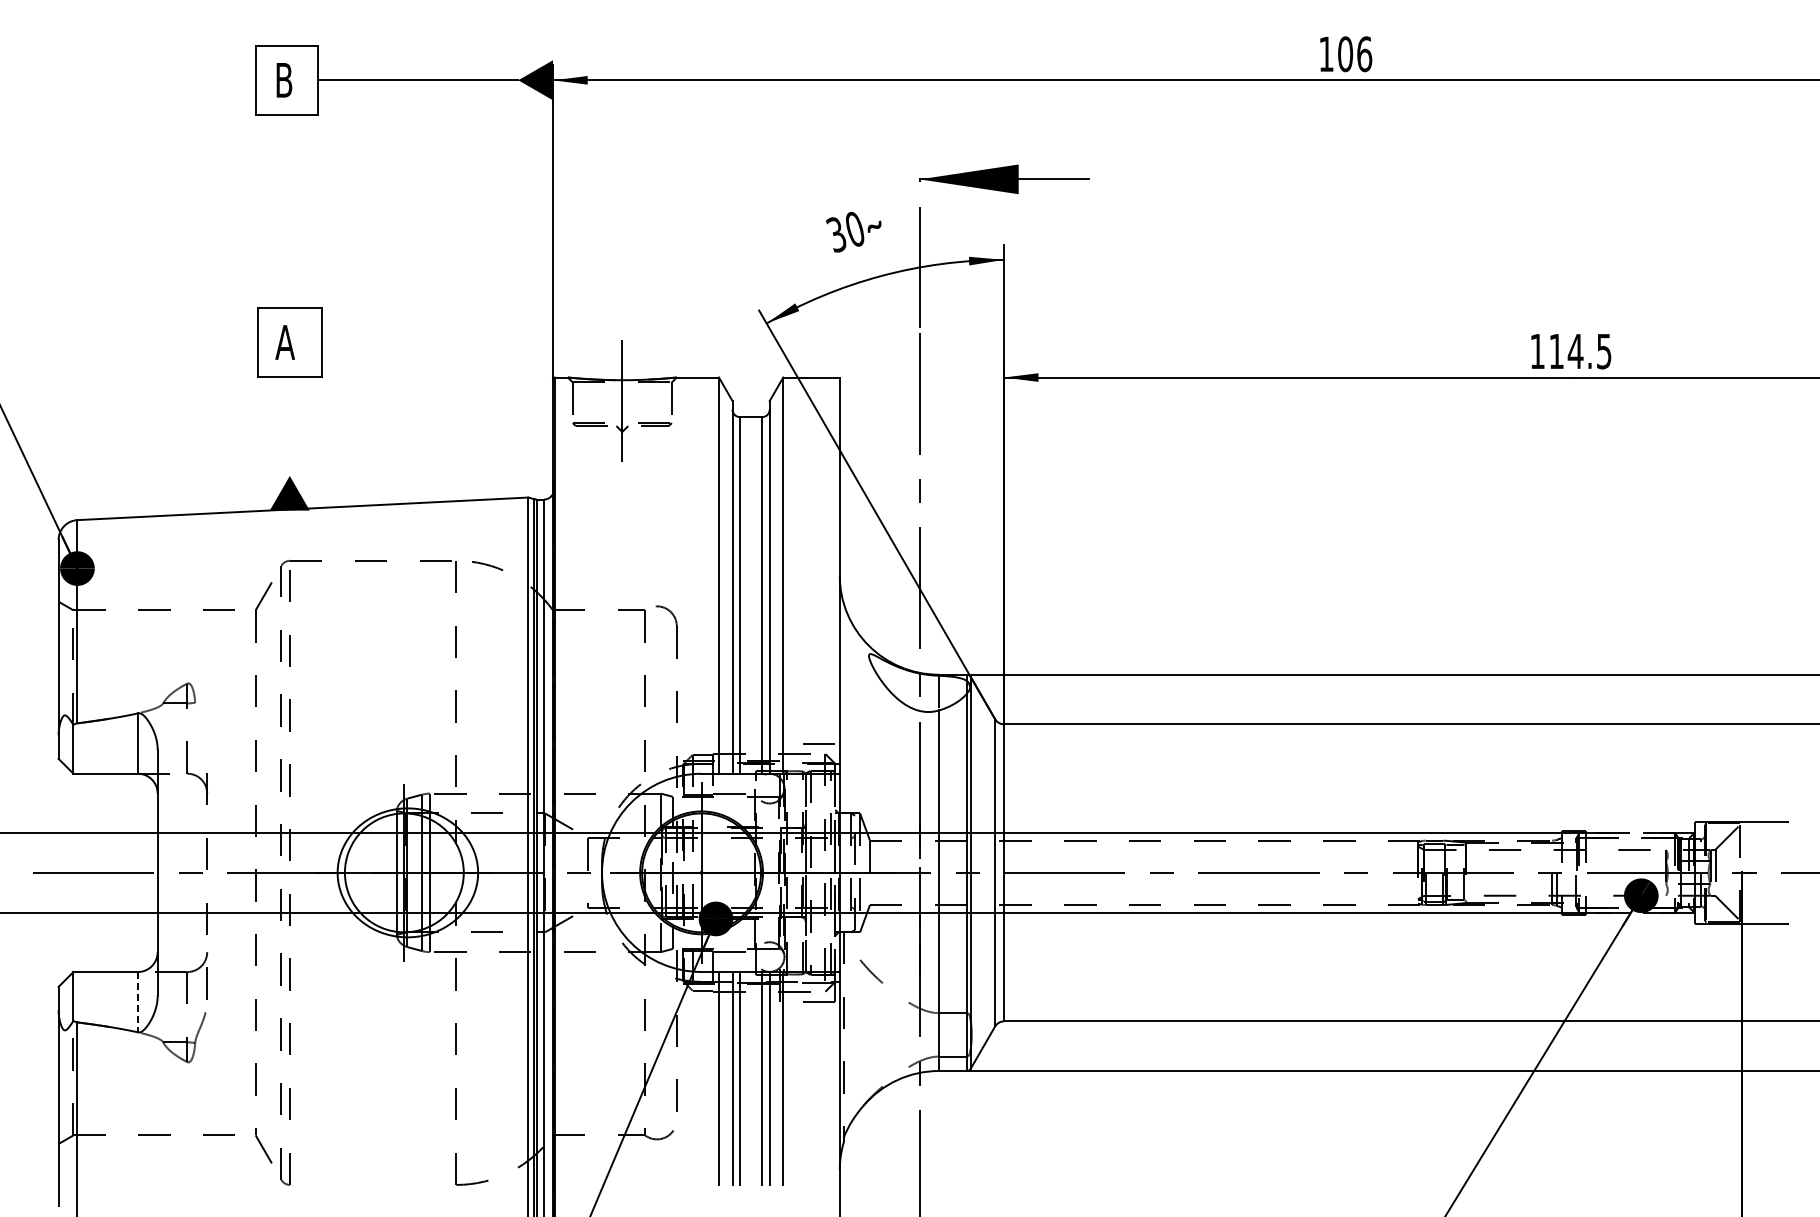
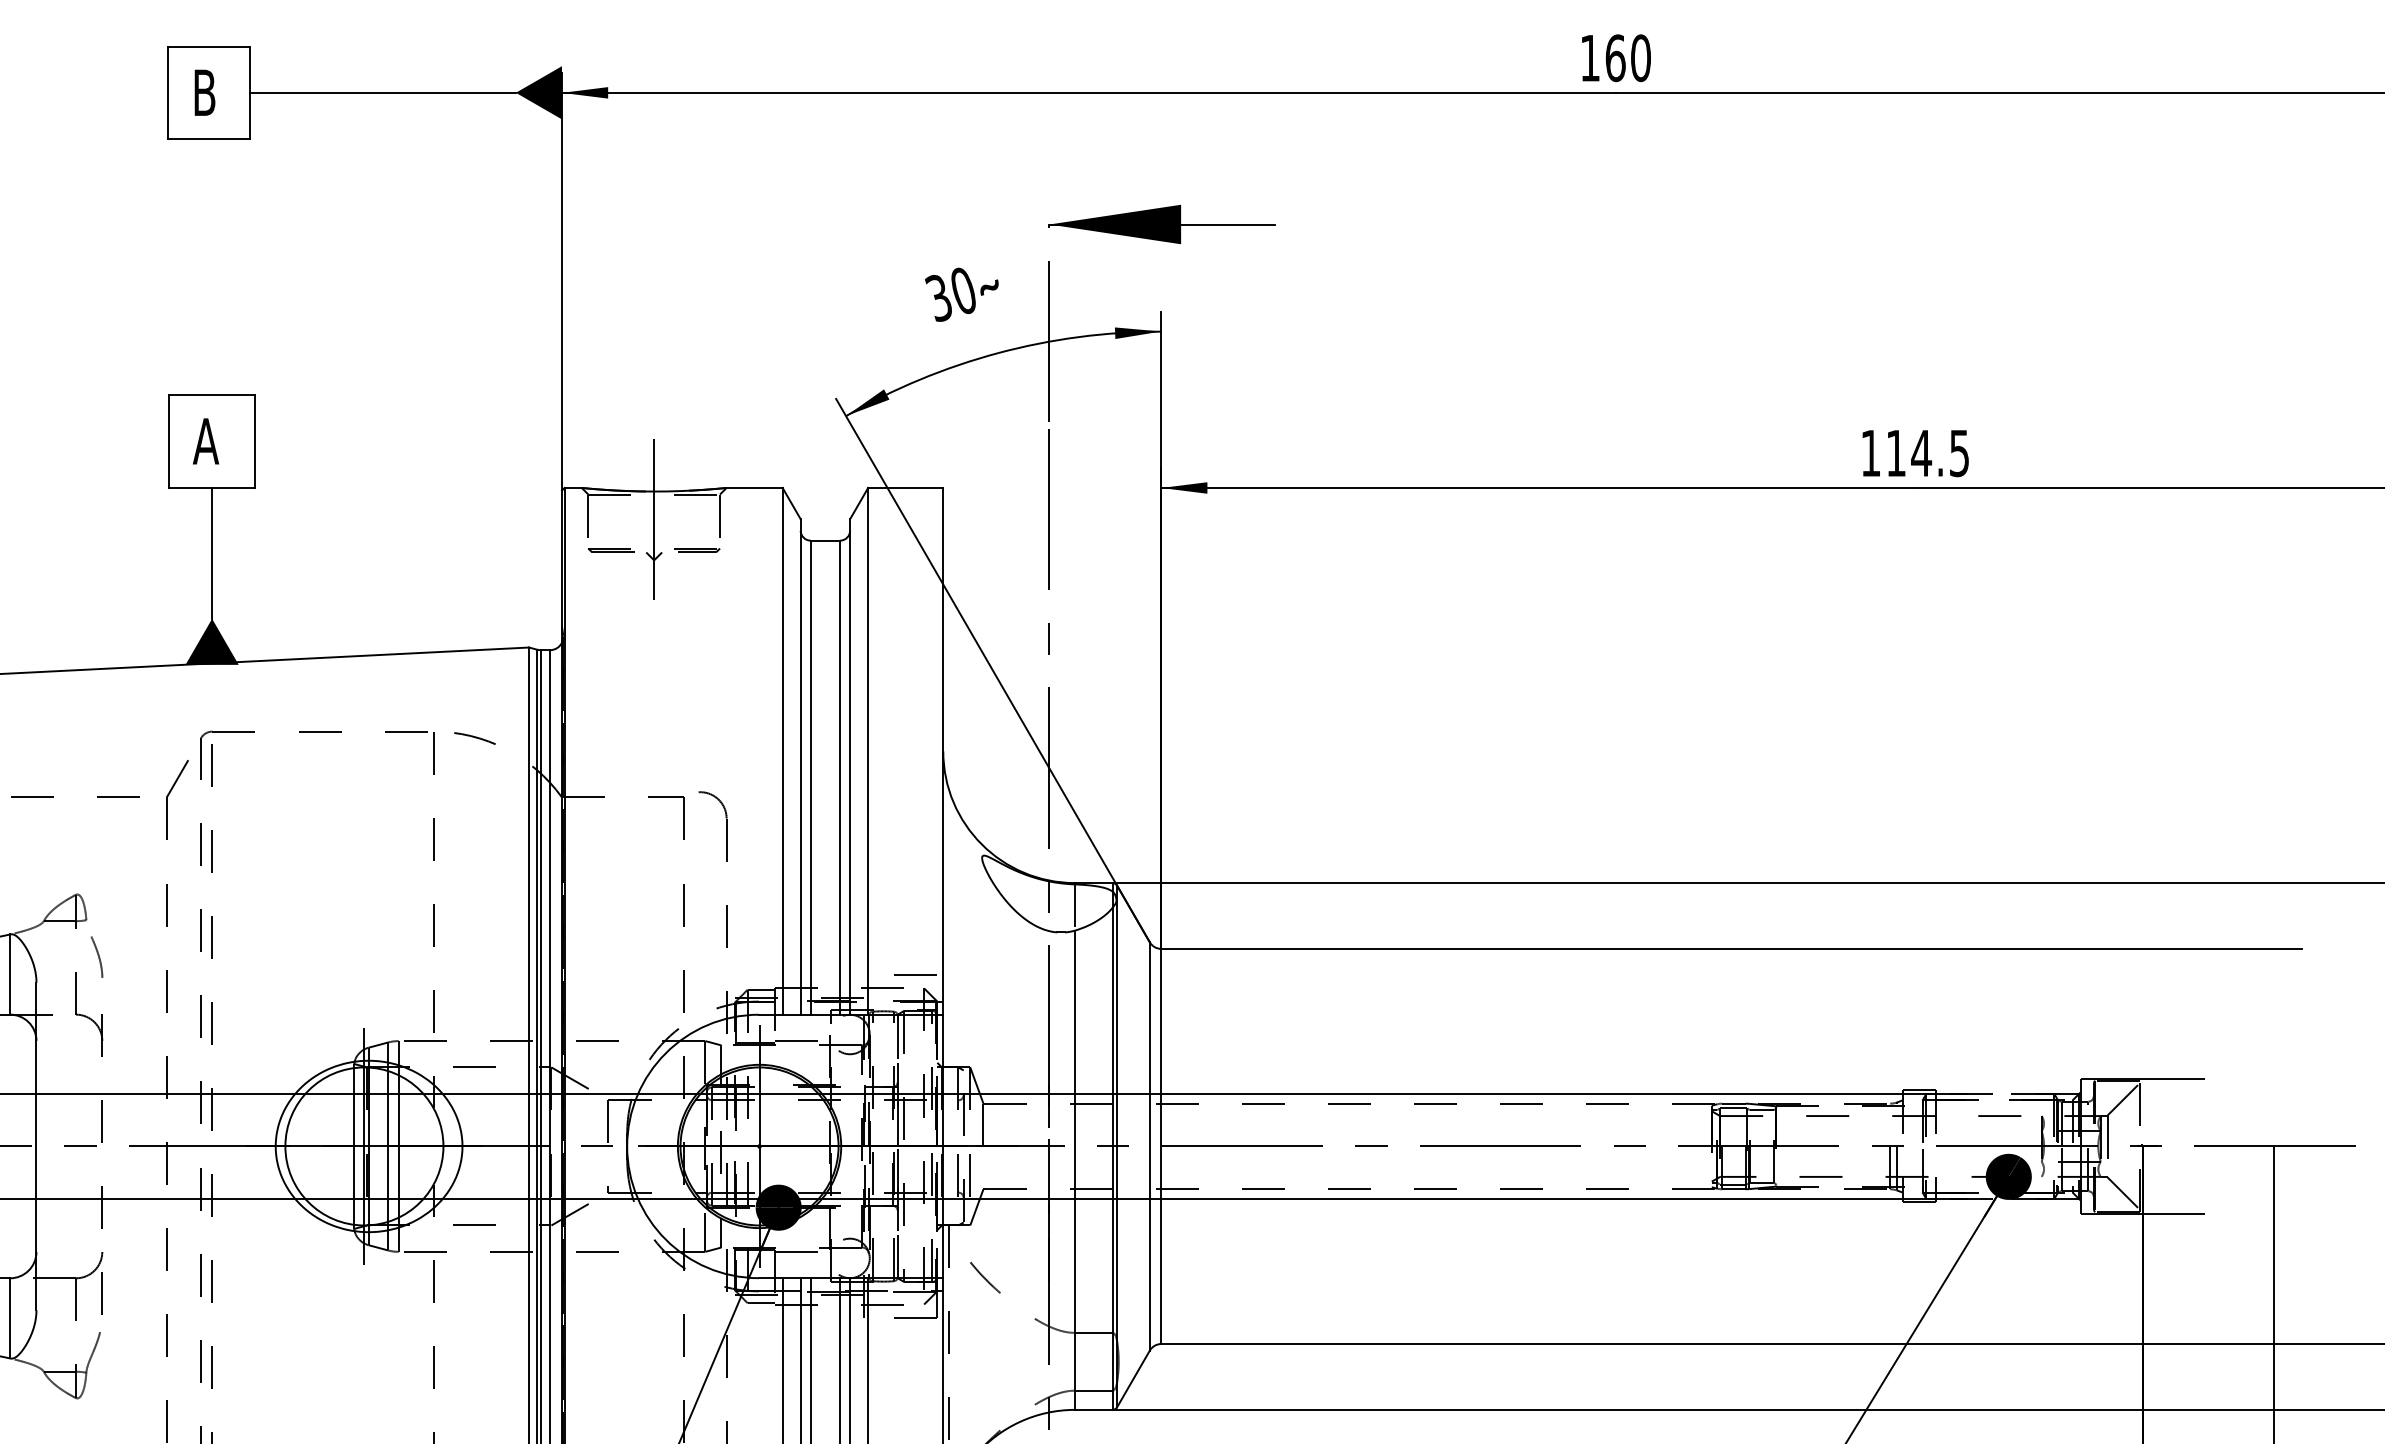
text: (1355, 53) -> (1628, 57), 106 -> 160
line: (289, 426) -> (211, 553), added
curve: (203, 729) -> (97, 955), added
line: (137, 1002) -> (9, 1318), dashed -> solid

